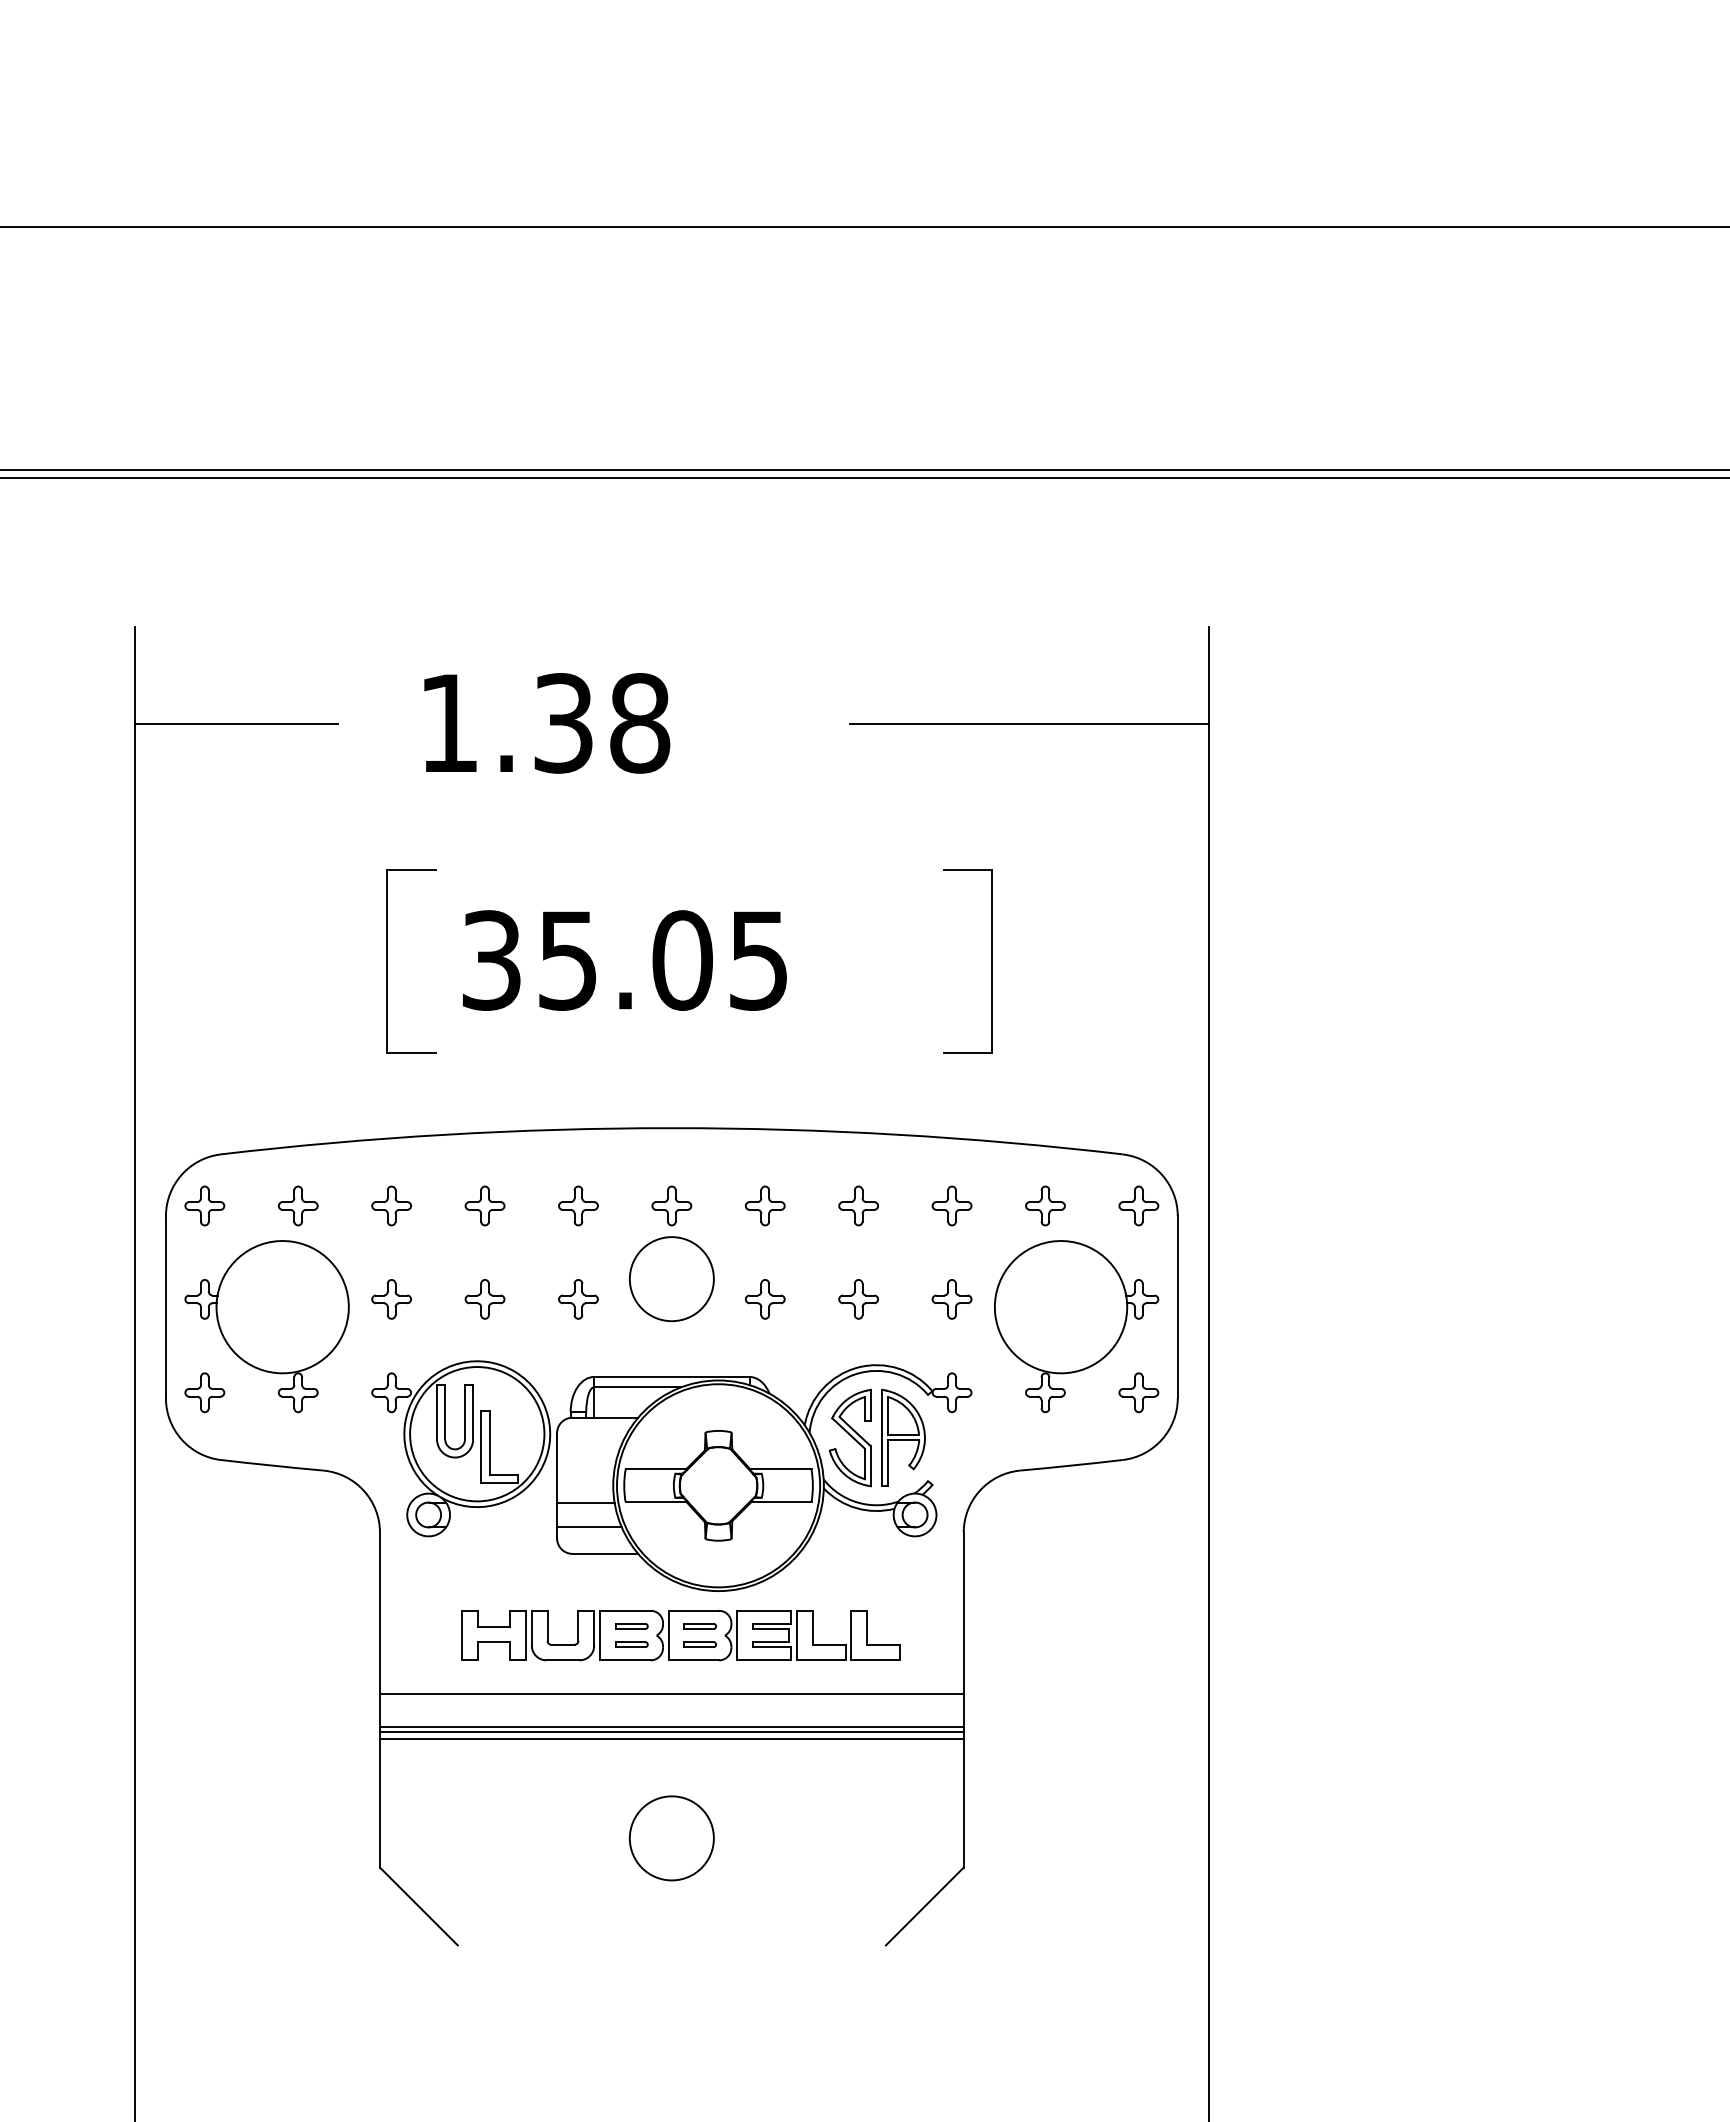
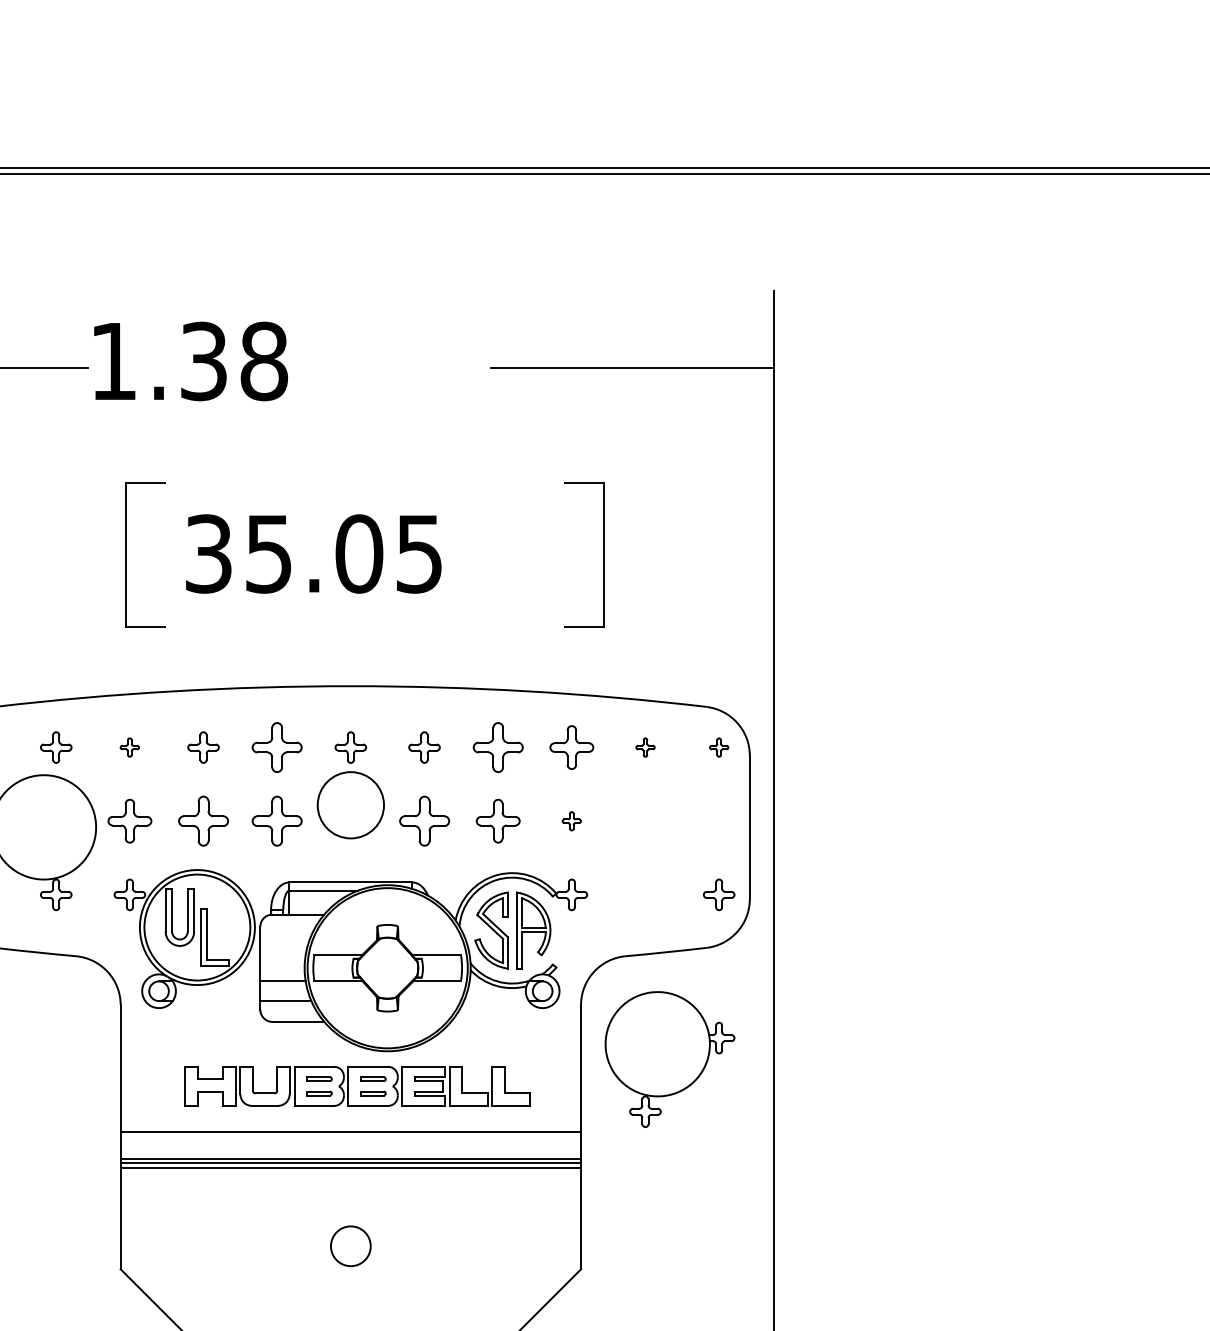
text: (547, 723) -> (191, 361), moved
part: (391, 1205) -> (129, 747), size x0.6
part: (578, 1205) -> (277, 747), size x1.6
part: (858, 1205) -> (498, 747), size x1.6
part: (951, 1205) -> (571, 747), size x1.4
part: (1045, 1205) -> (645, 747), size x0.6
part: (1138, 1205) -> (718, 747), size x0.6
part: (391, 1299) -> (129, 821), size x1.4
part: (484, 1299) -> (203, 821), size x1.6
part: (578, 1299) -> (277, 821), size x1.6
part: (764, 1299) -> (423, 821), size x1.6
part: (858, 1299) -> (498, 821), size x1.4
part: (951, 1299) -> (571, 821), size x0.6
part: (1076, 1326) -> (669, 1059), moved
circle: (671, 1838) -> (350, 1246), size x0.6

